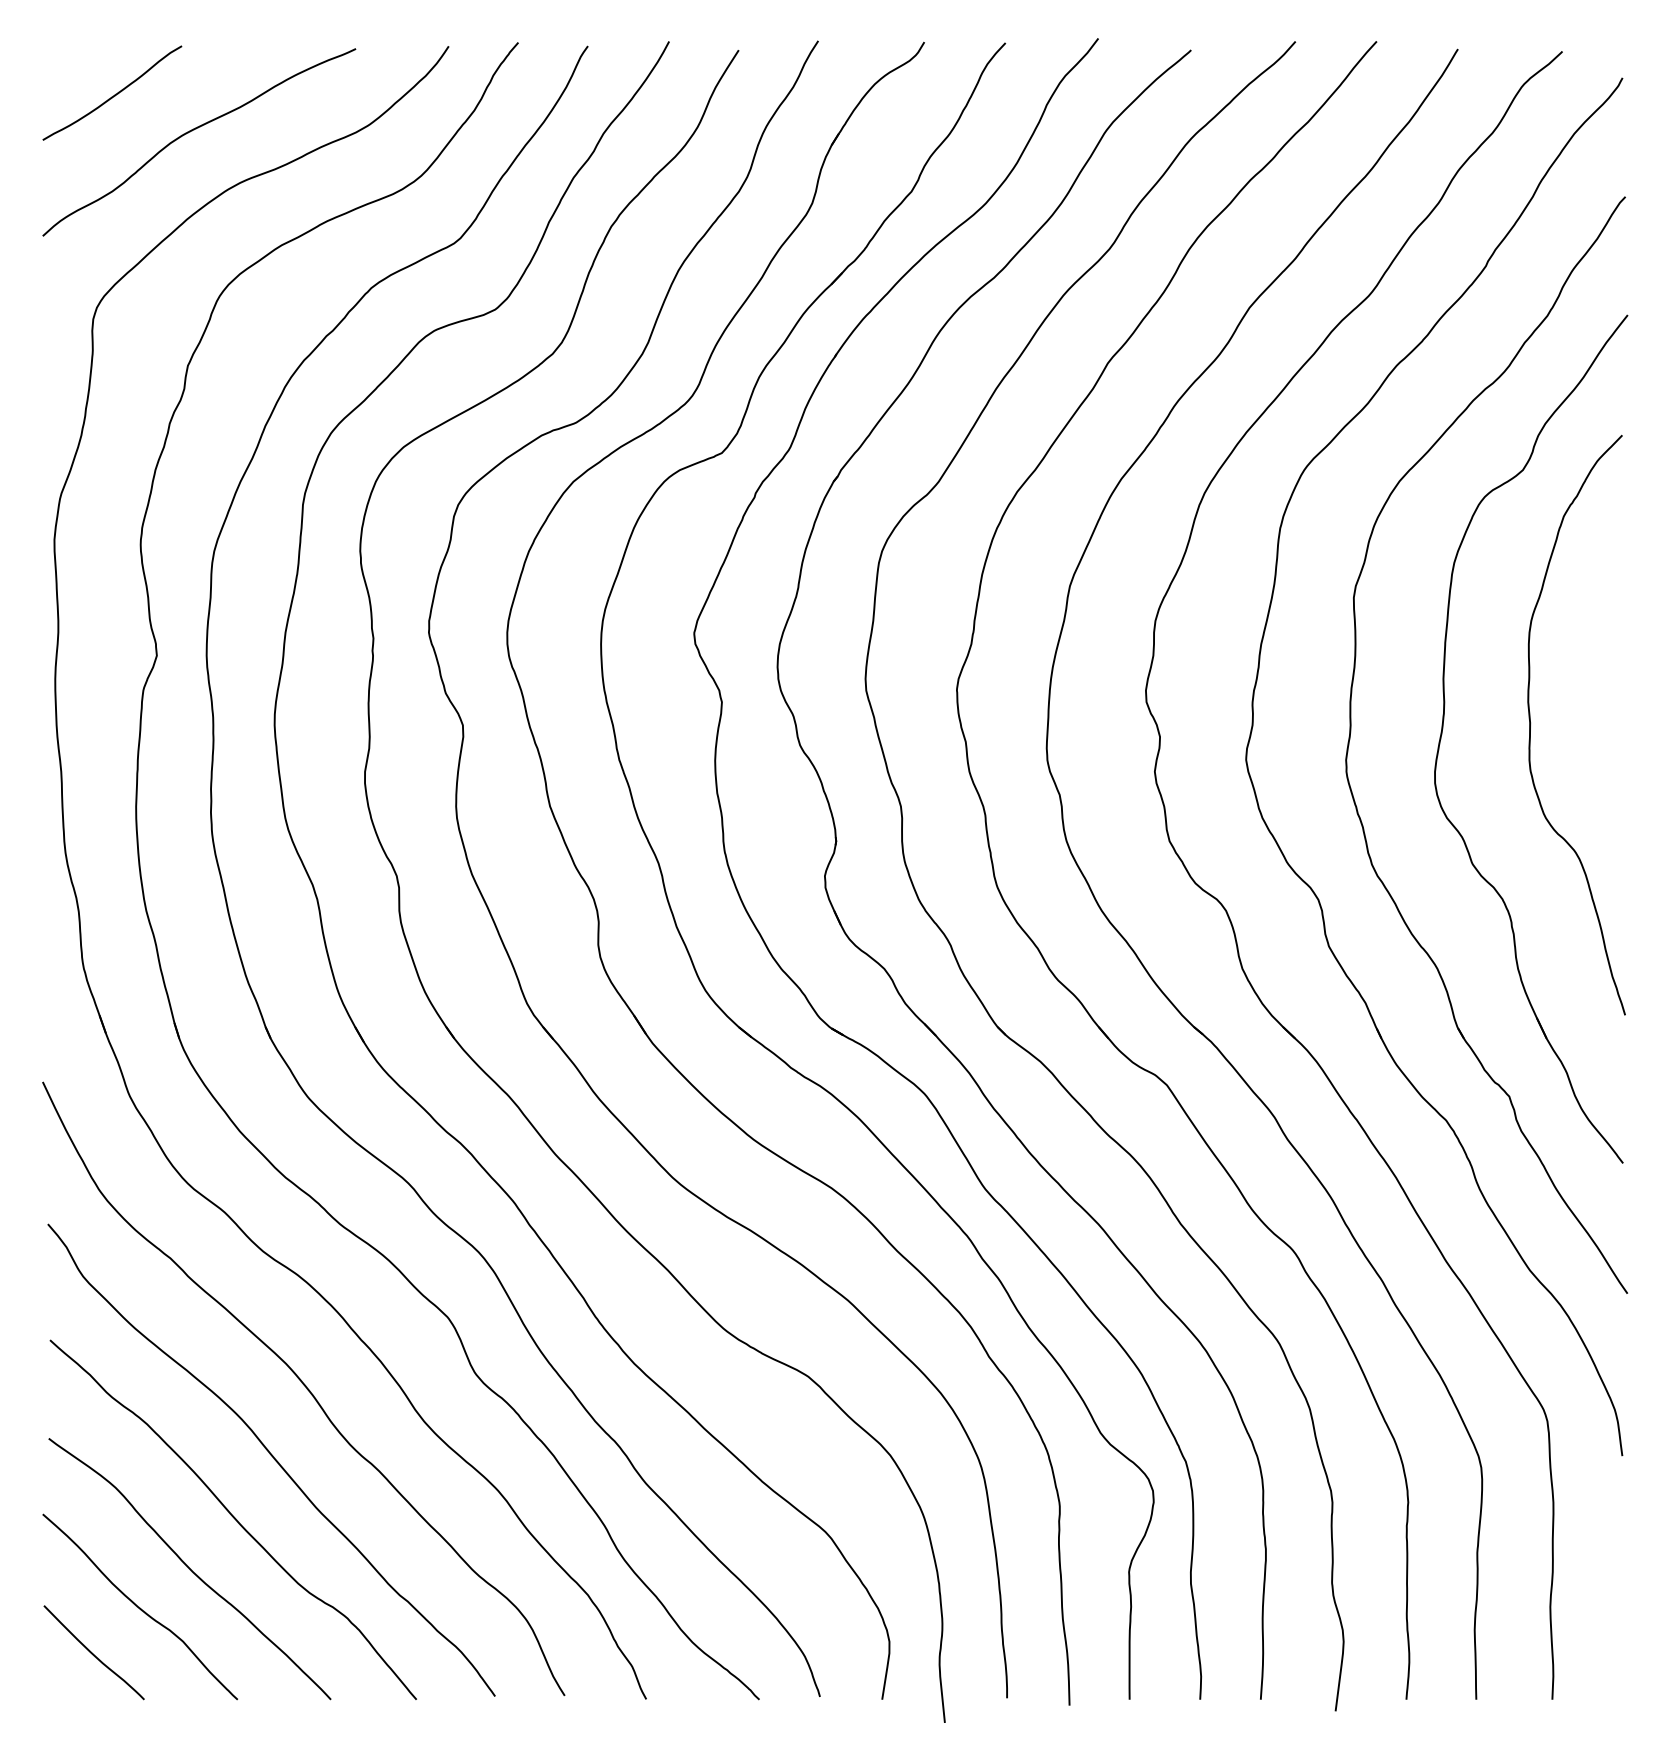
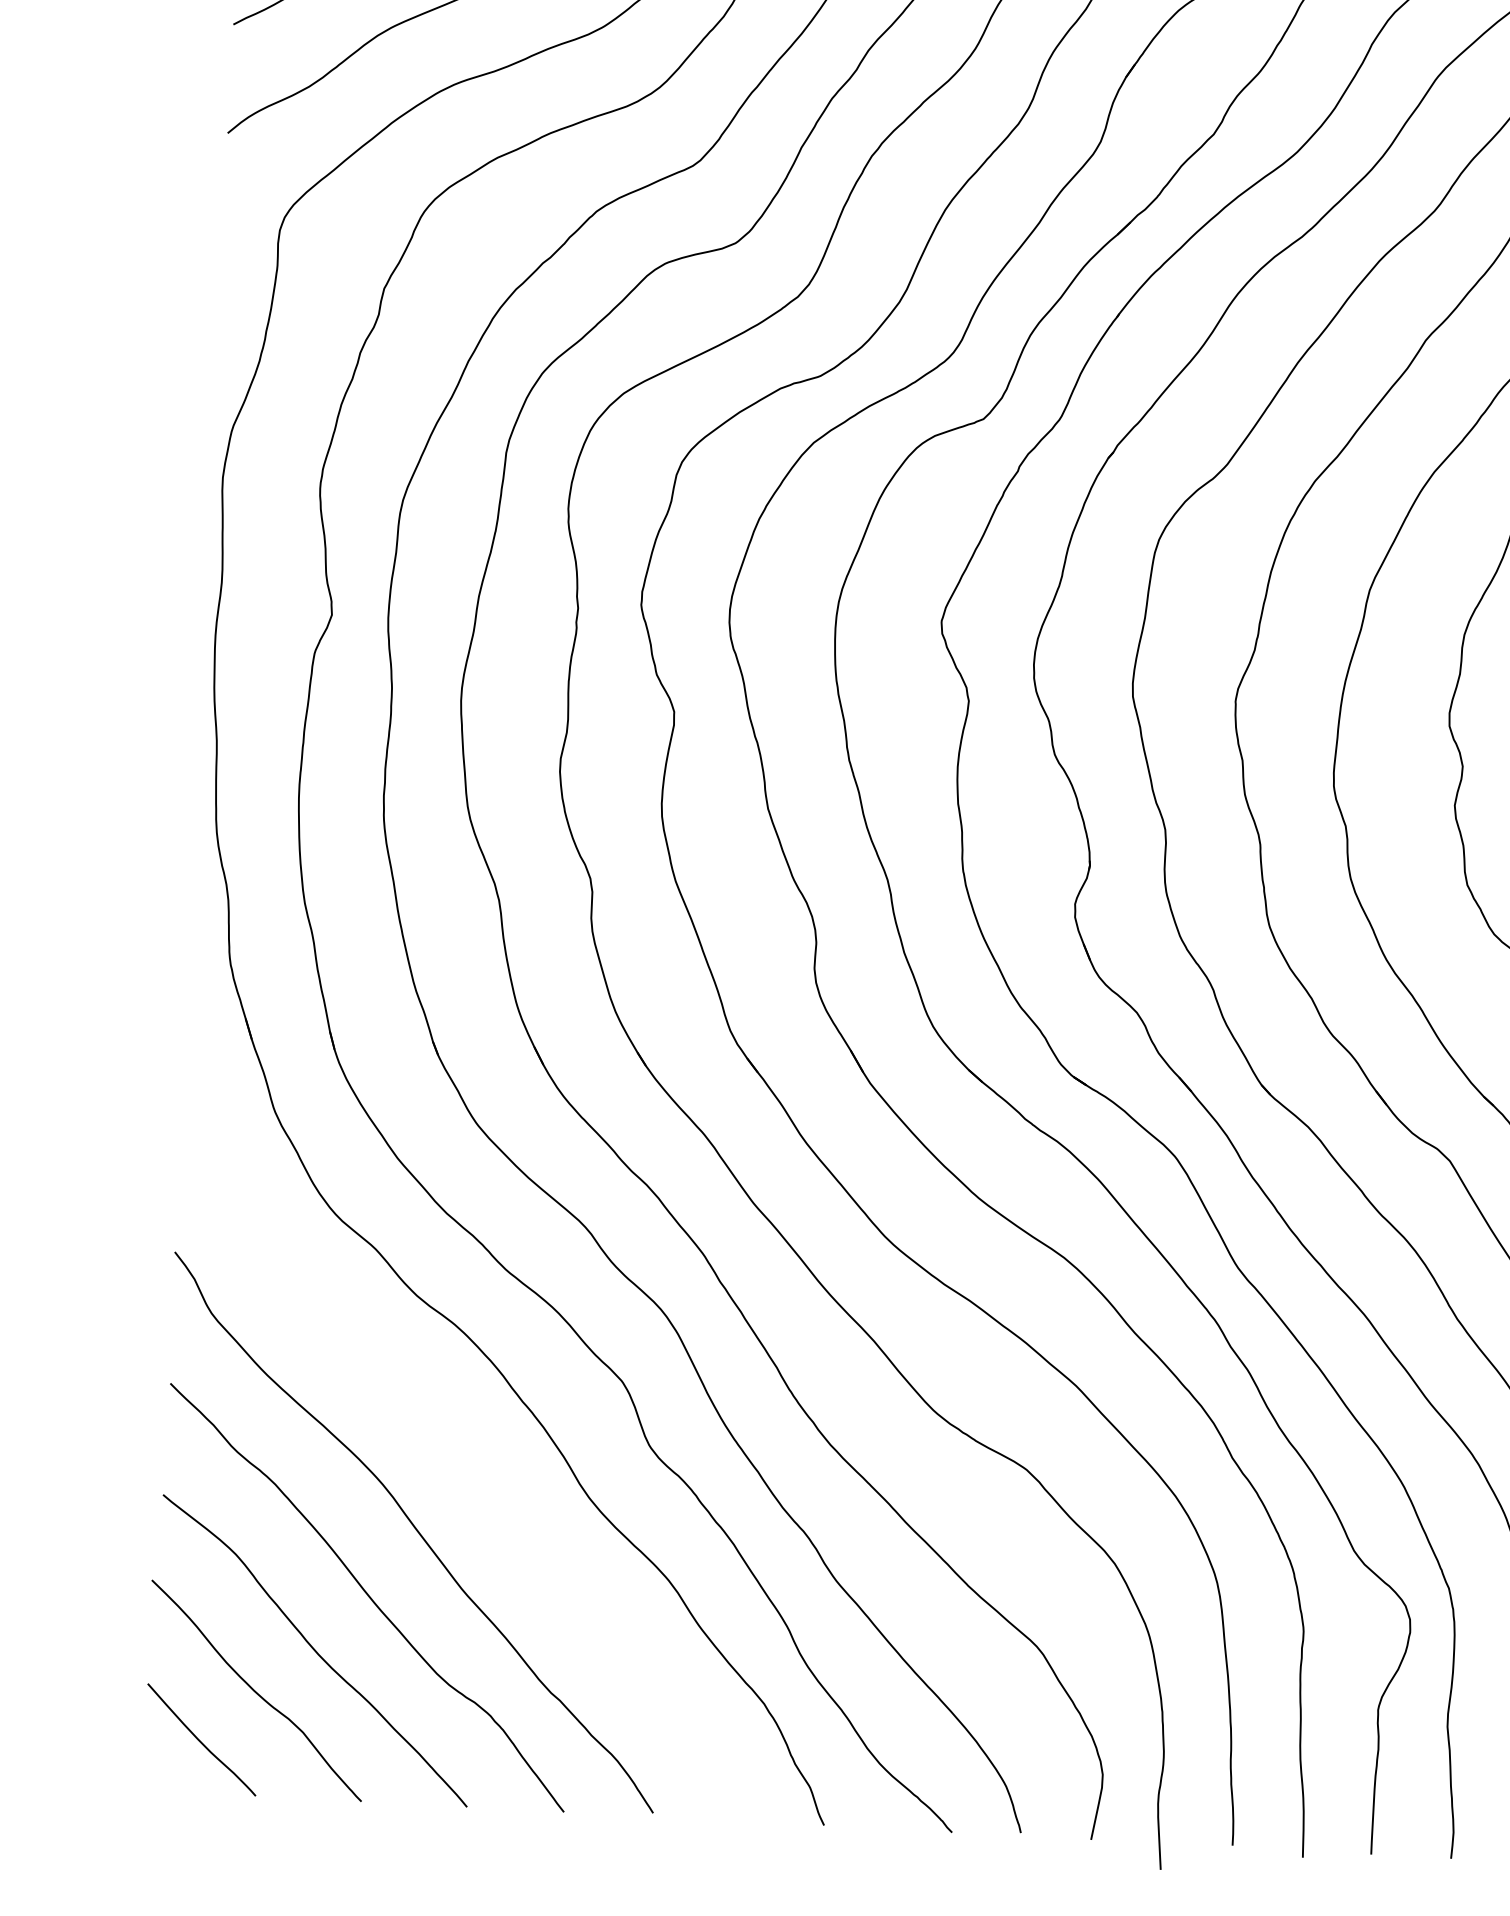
curve: (304, 1386) -> (455, 1451), removed

